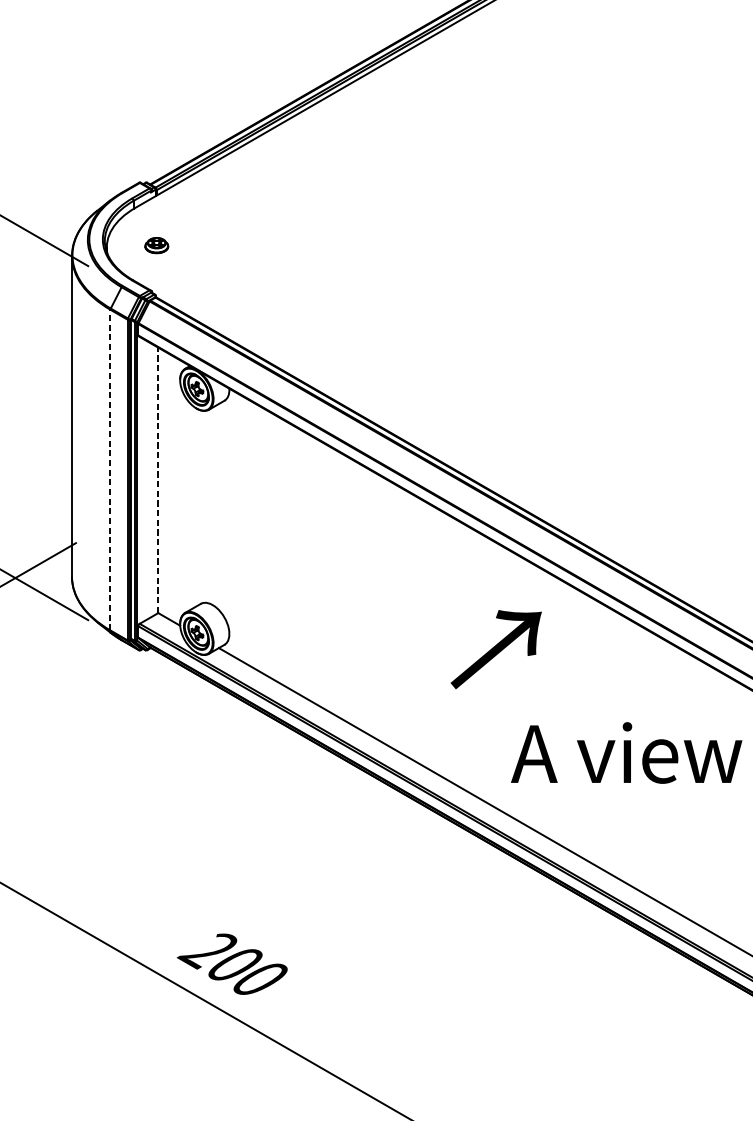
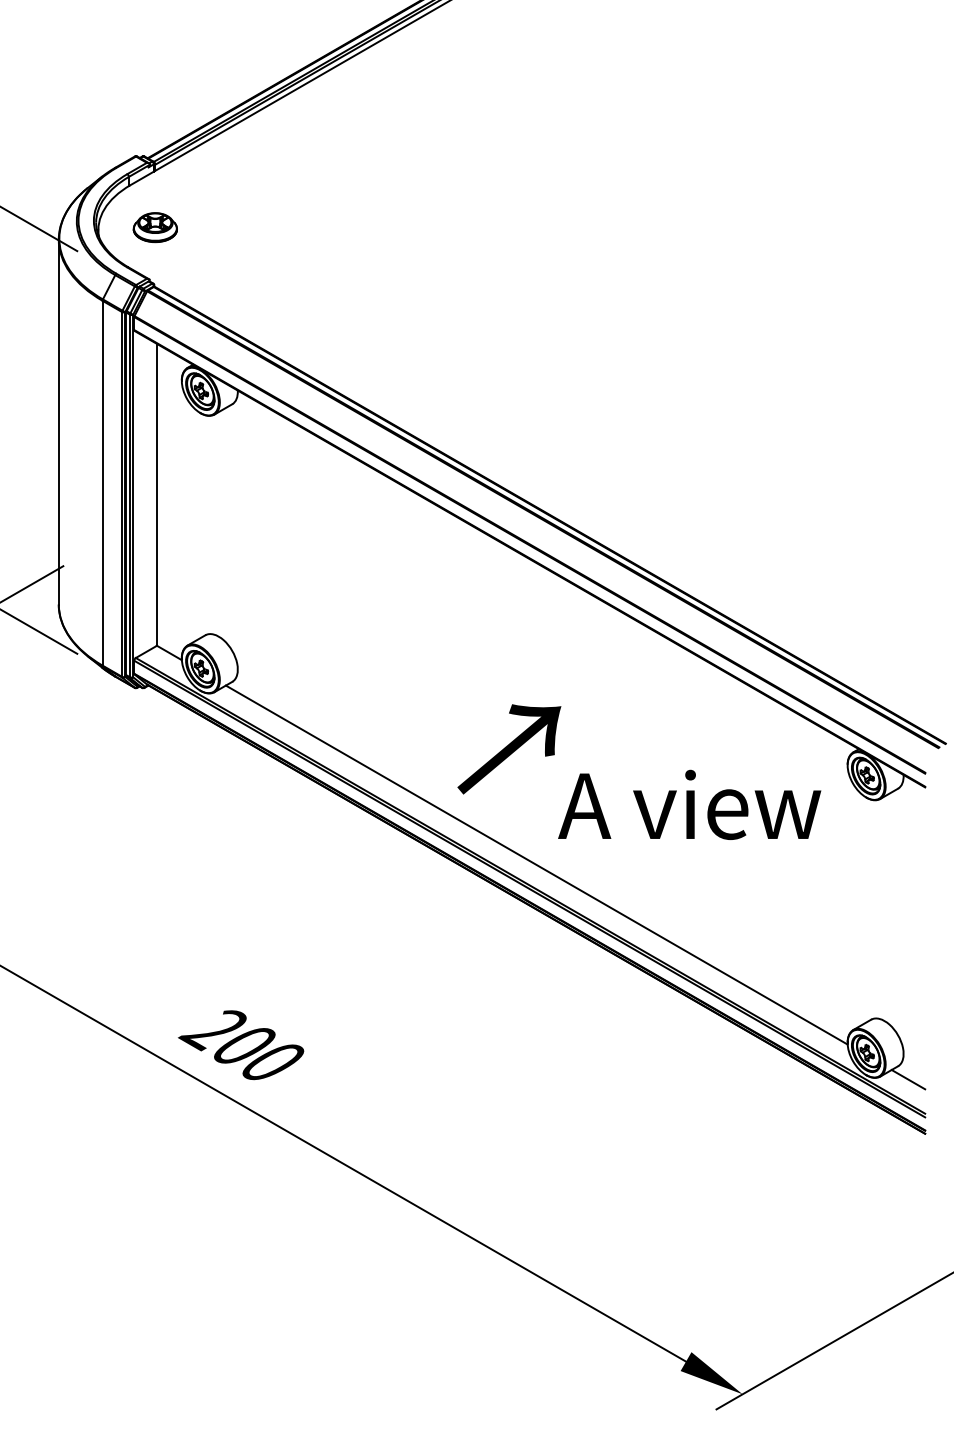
part: (156, 245) -> (154, 227), size x1.67
line: (110, 469) -> (102, 482), dashed -> solid
line: (157, 480) -> (156, 494), dashed -> solid
text: (496, 649) -> (509, 749), moved

